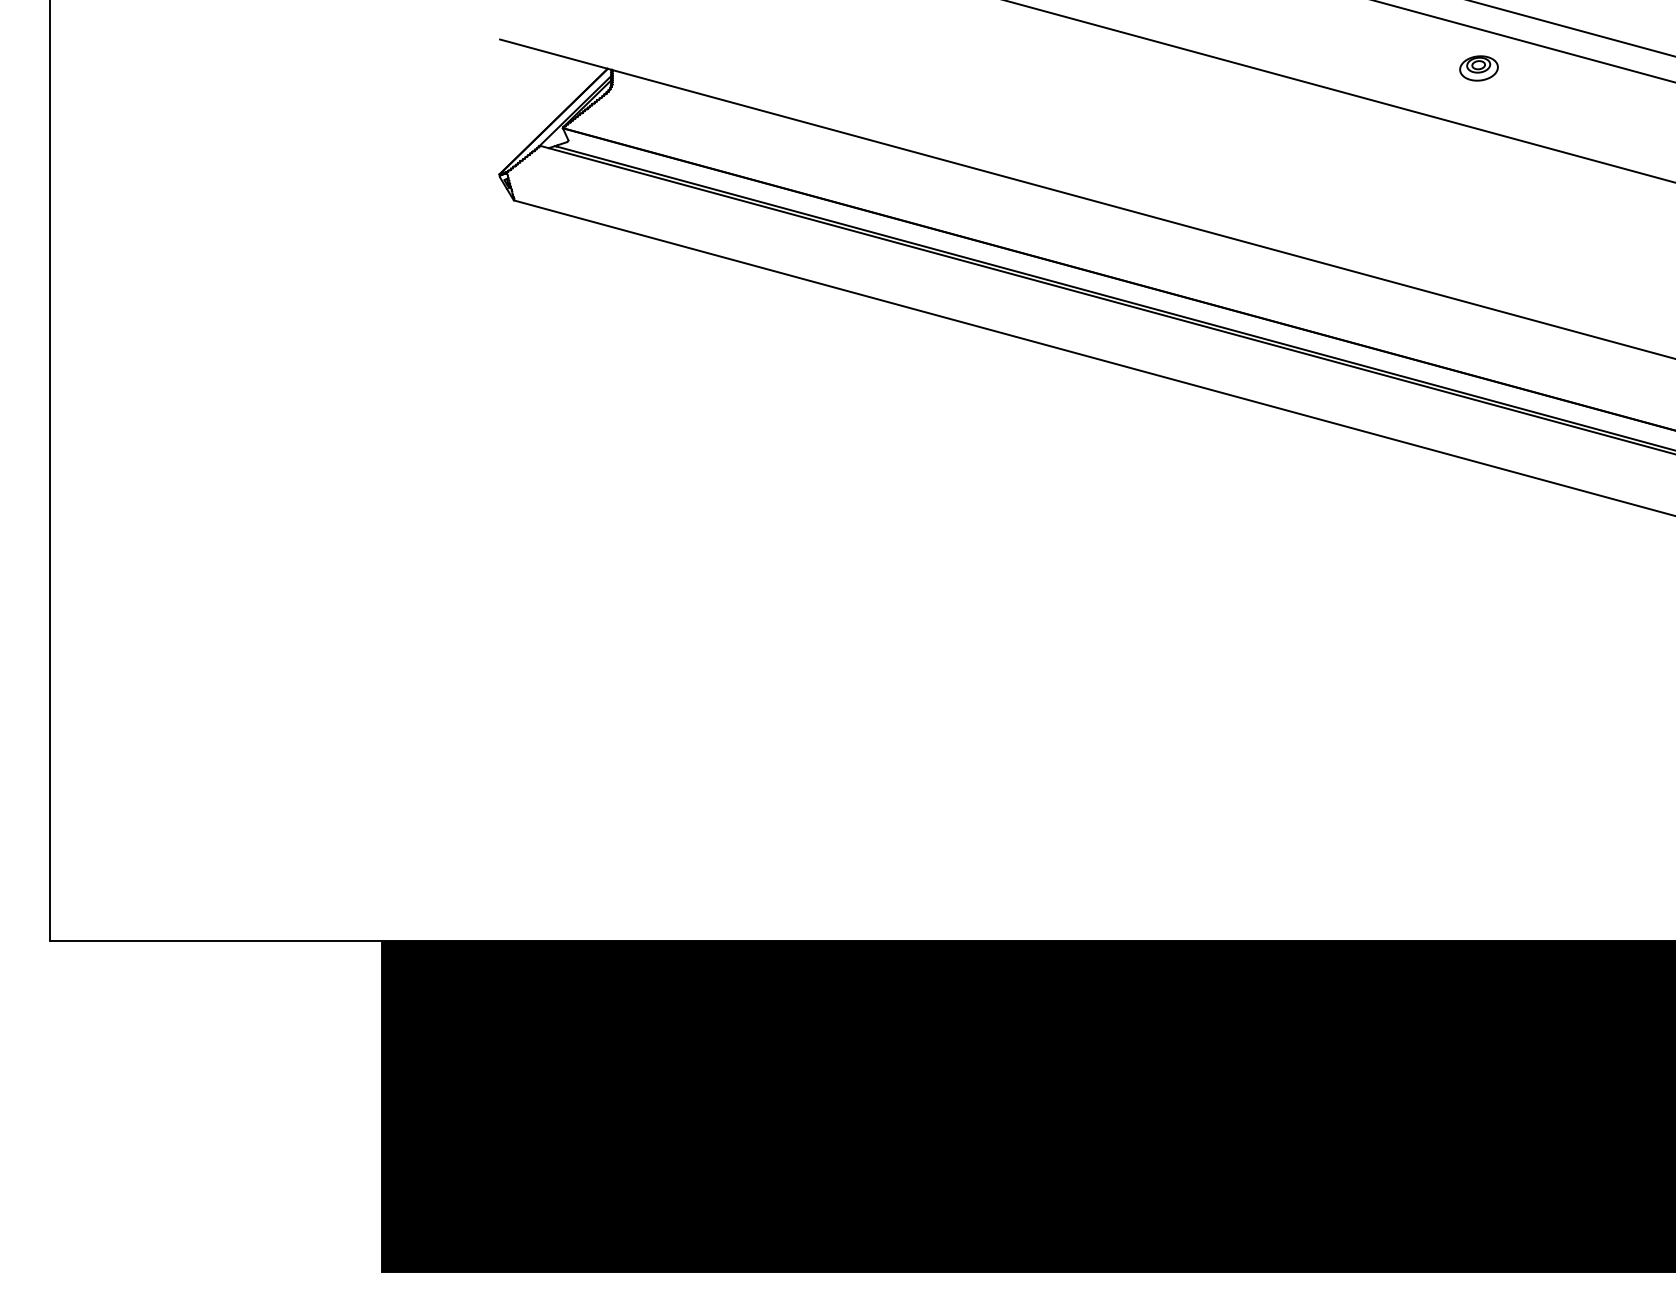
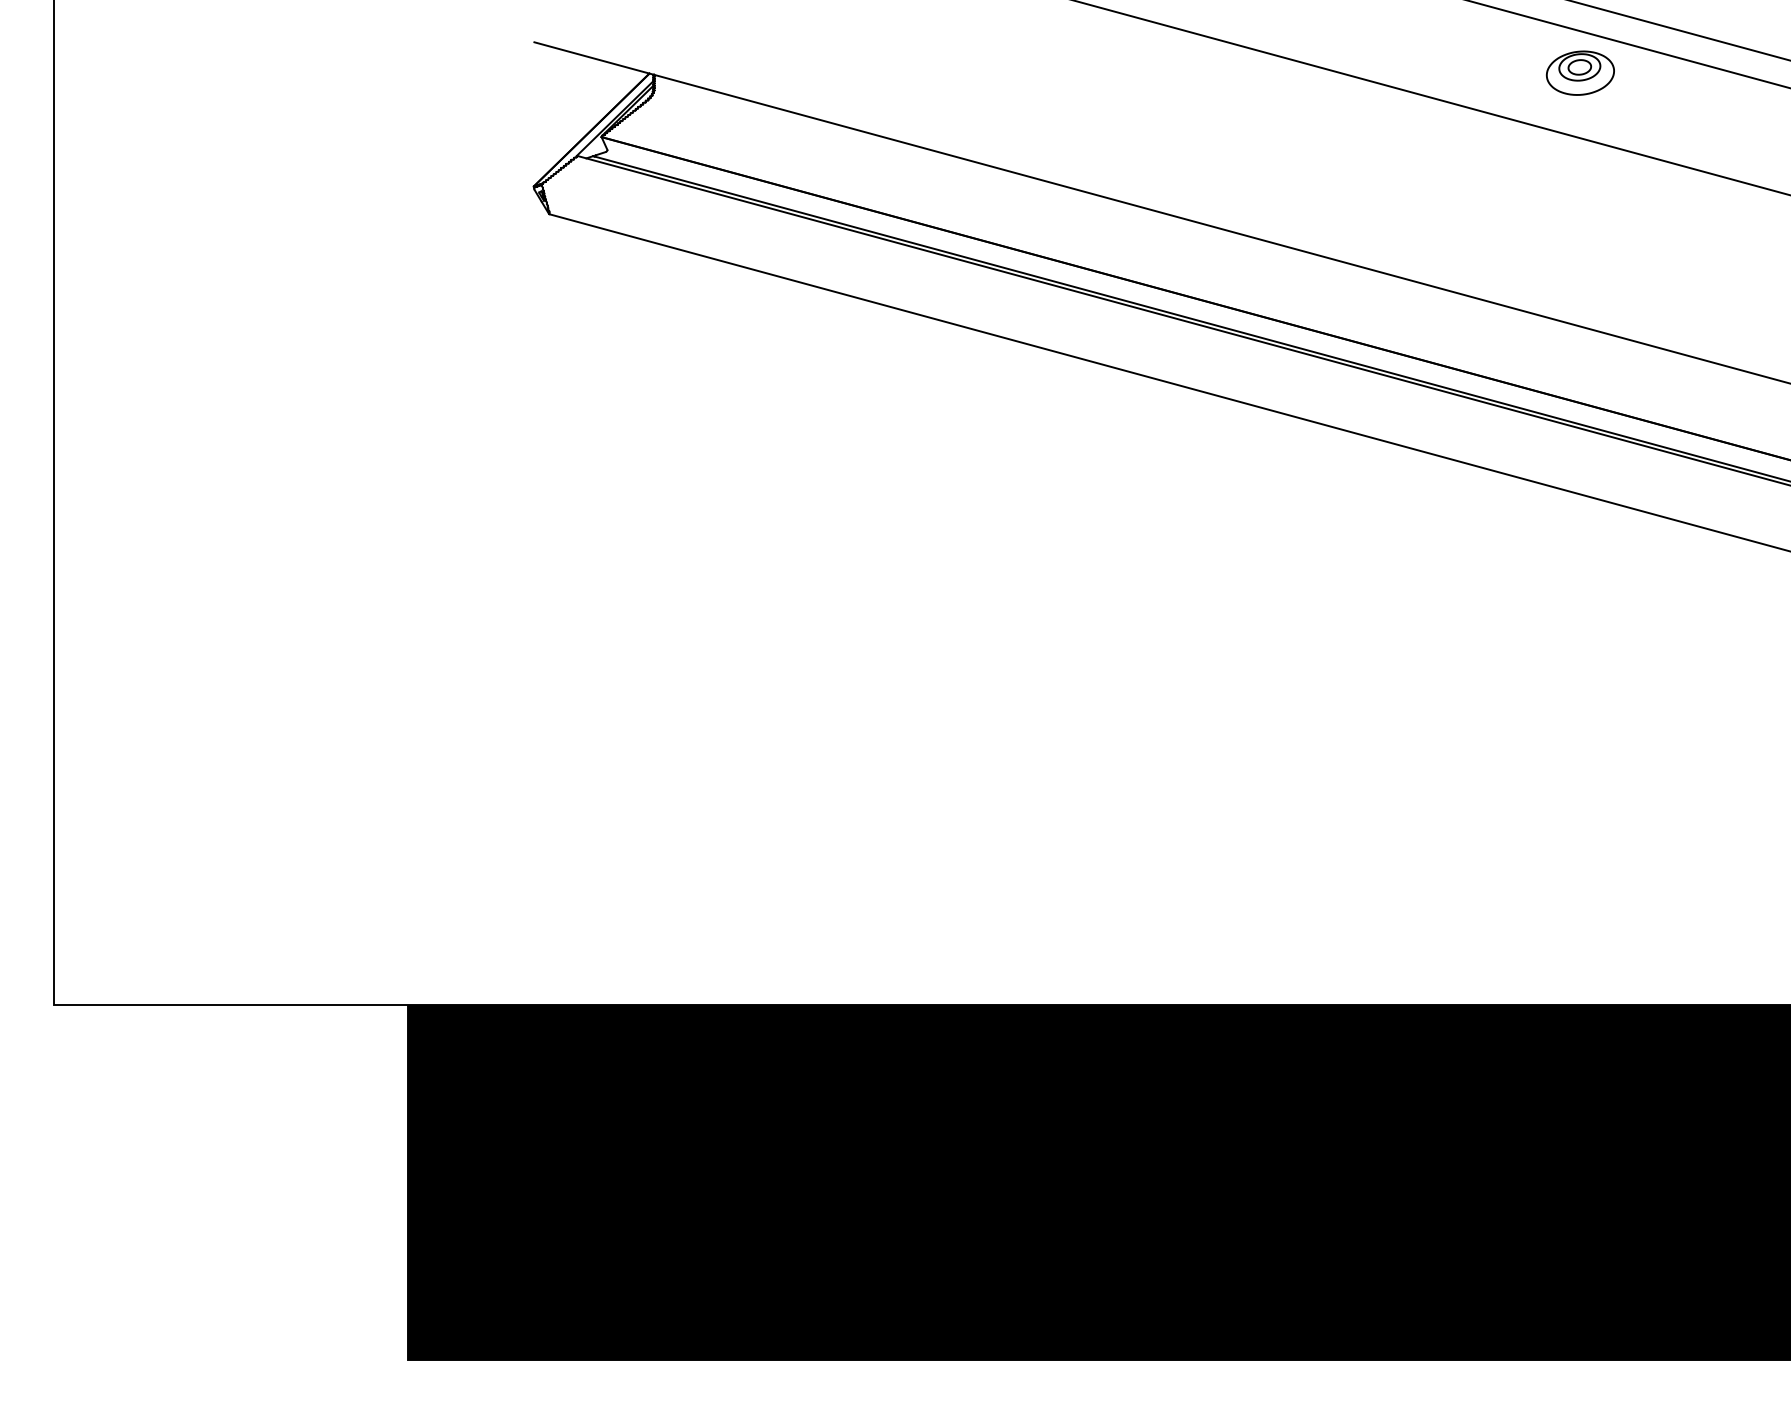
part: (1478, 68) -> (1579, 73), size x1.67

